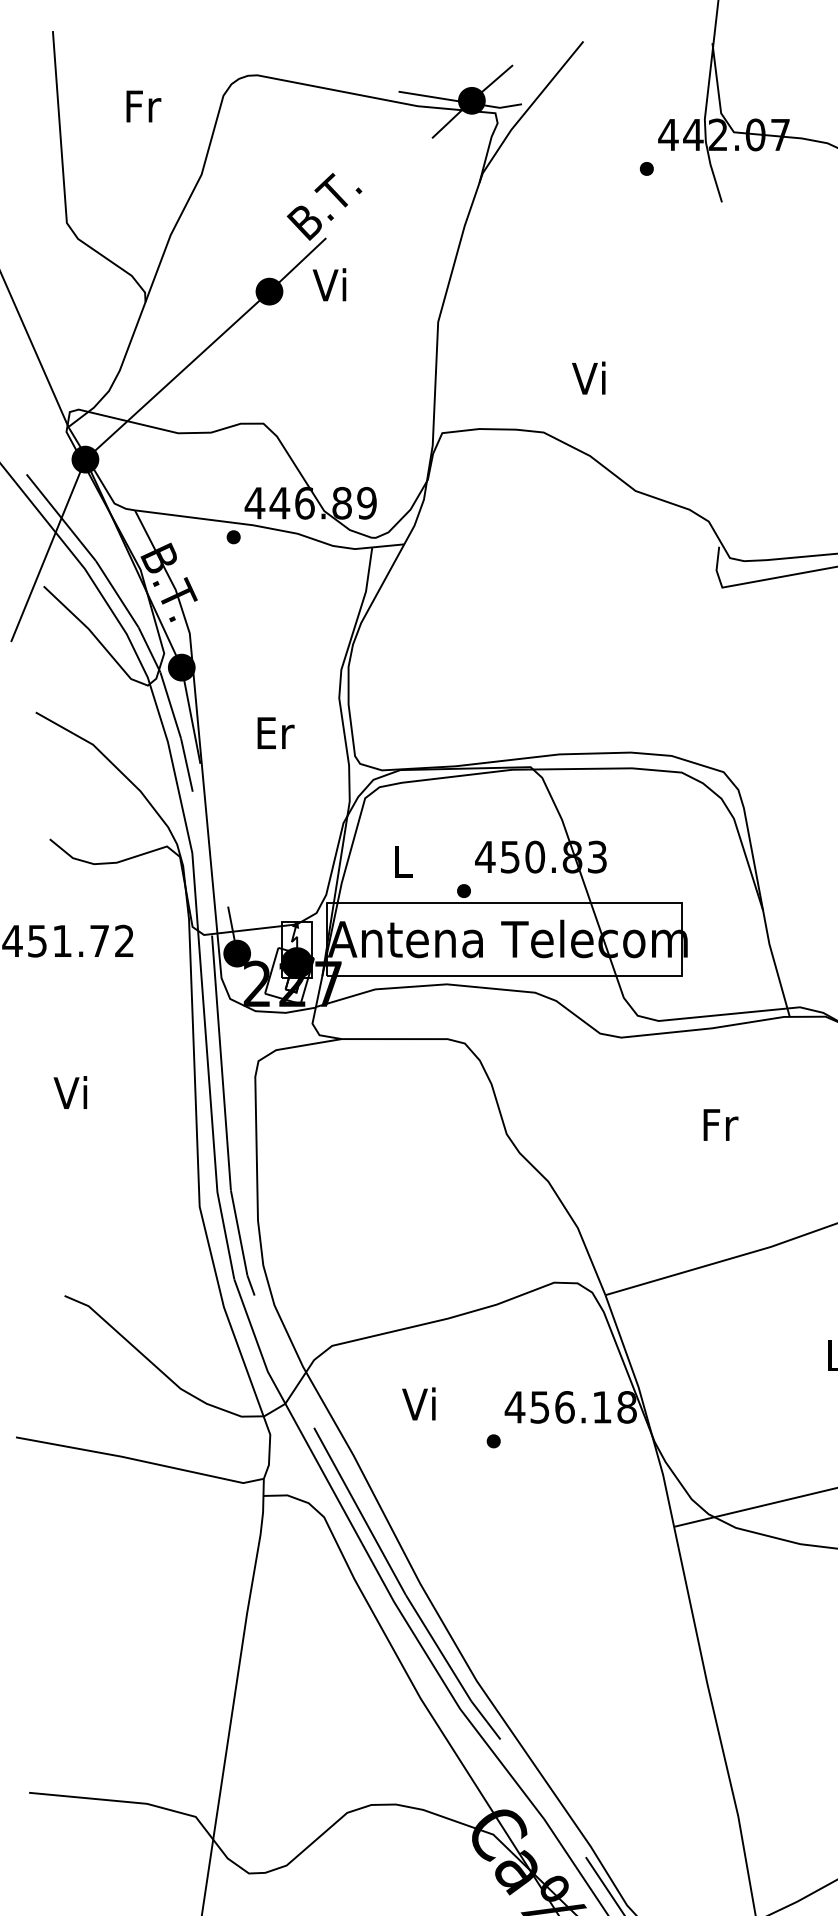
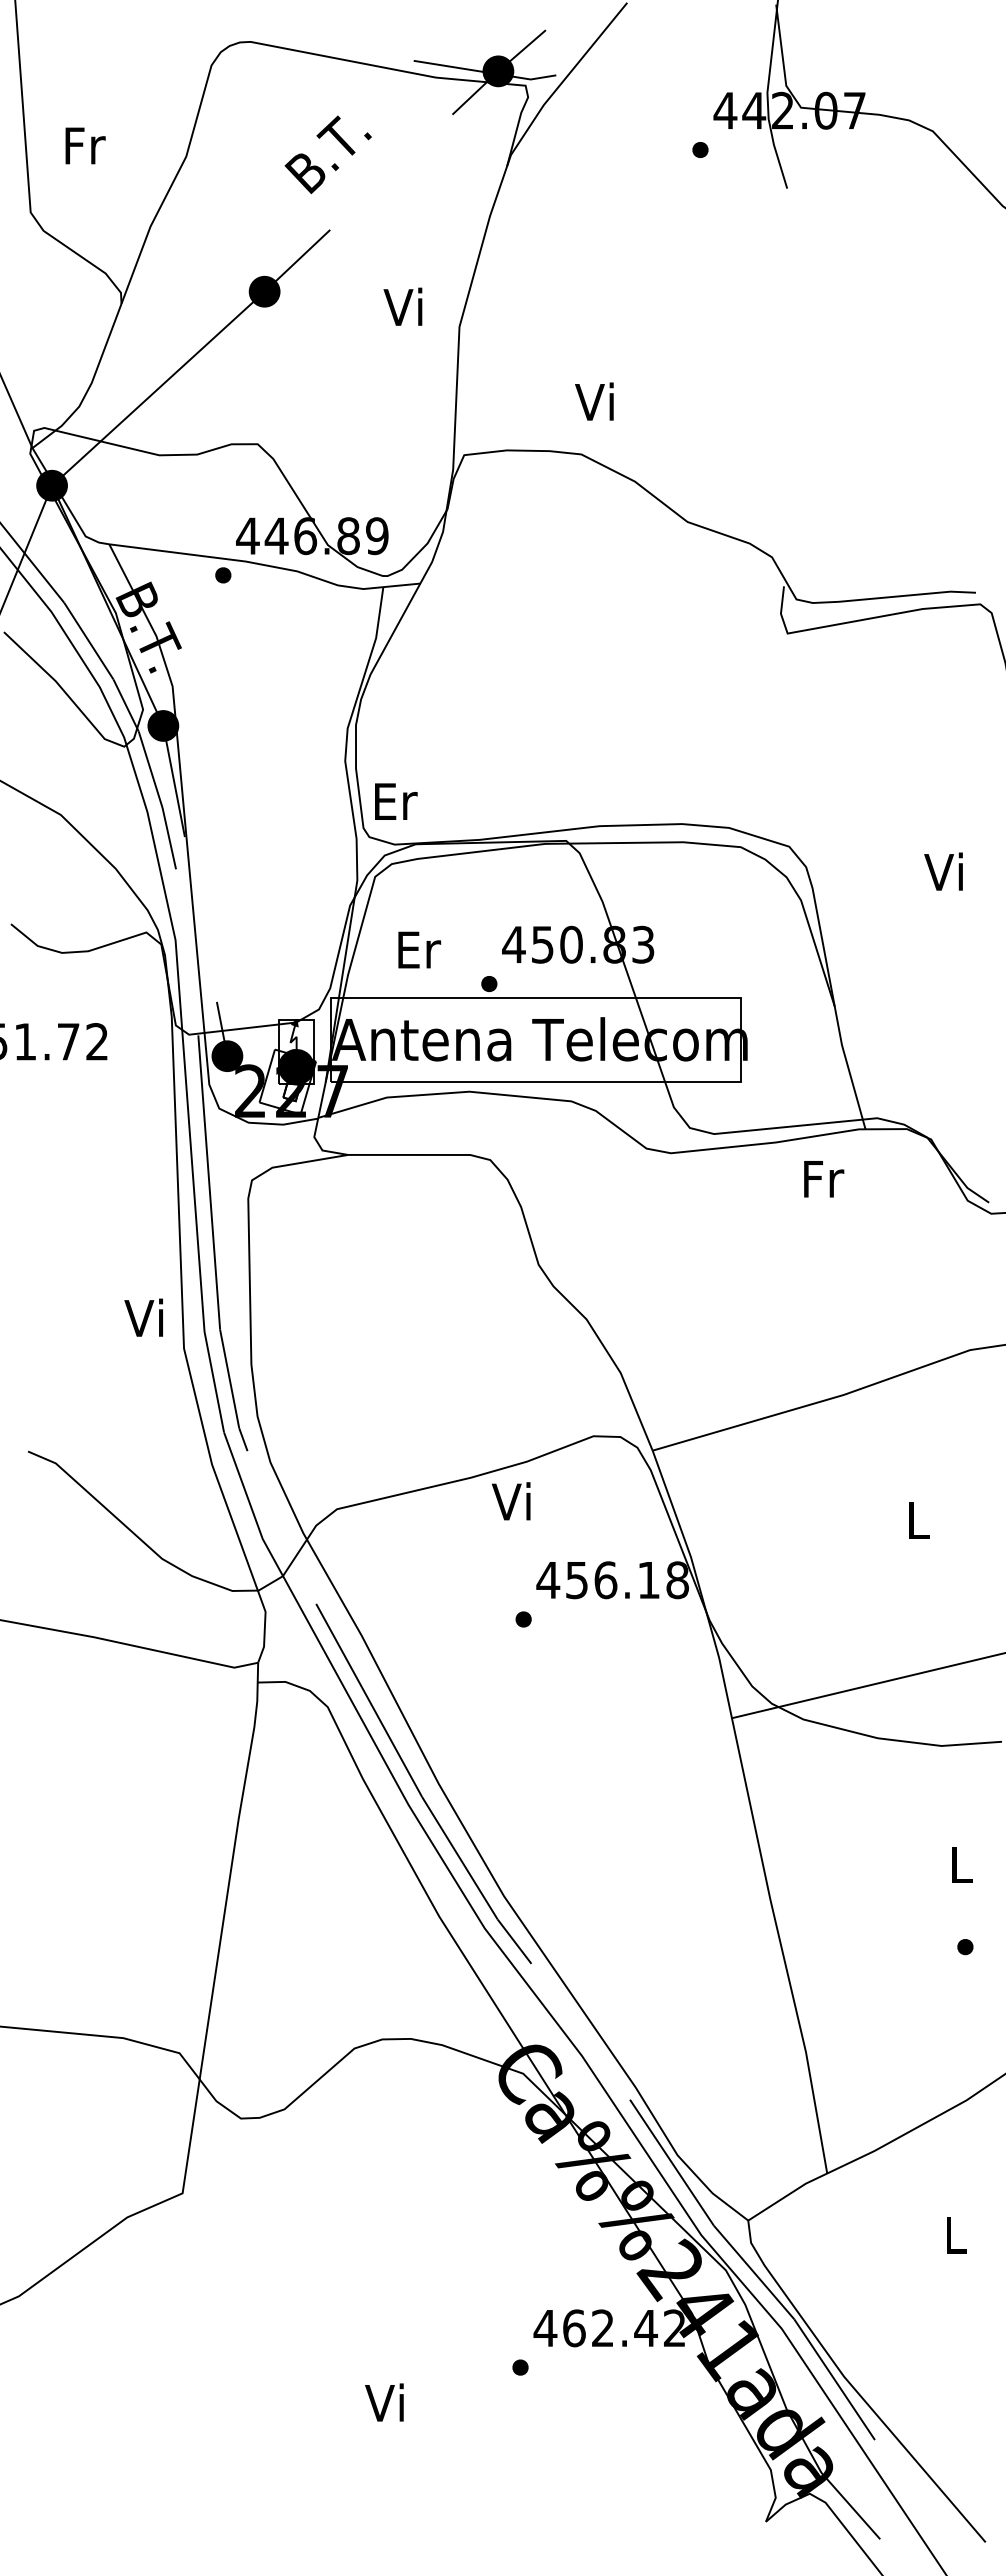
text: (143, 106) -> (85, 145), moved
text: (323, 206) -> (327, 154), moved
text: (329, 284) -> (402, 306), moved
text: (588, 378) -> (594, 401), moved
text: (276, 733) -> (396, 801), moved
text: (403, 861) -> (419, 949), L -> Er
text: (70, 1092) -> (143, 1317), moved
text: (721, 1125) -> (824, 1179), moved
text: (419, 1404) -> (511, 1501), moved

